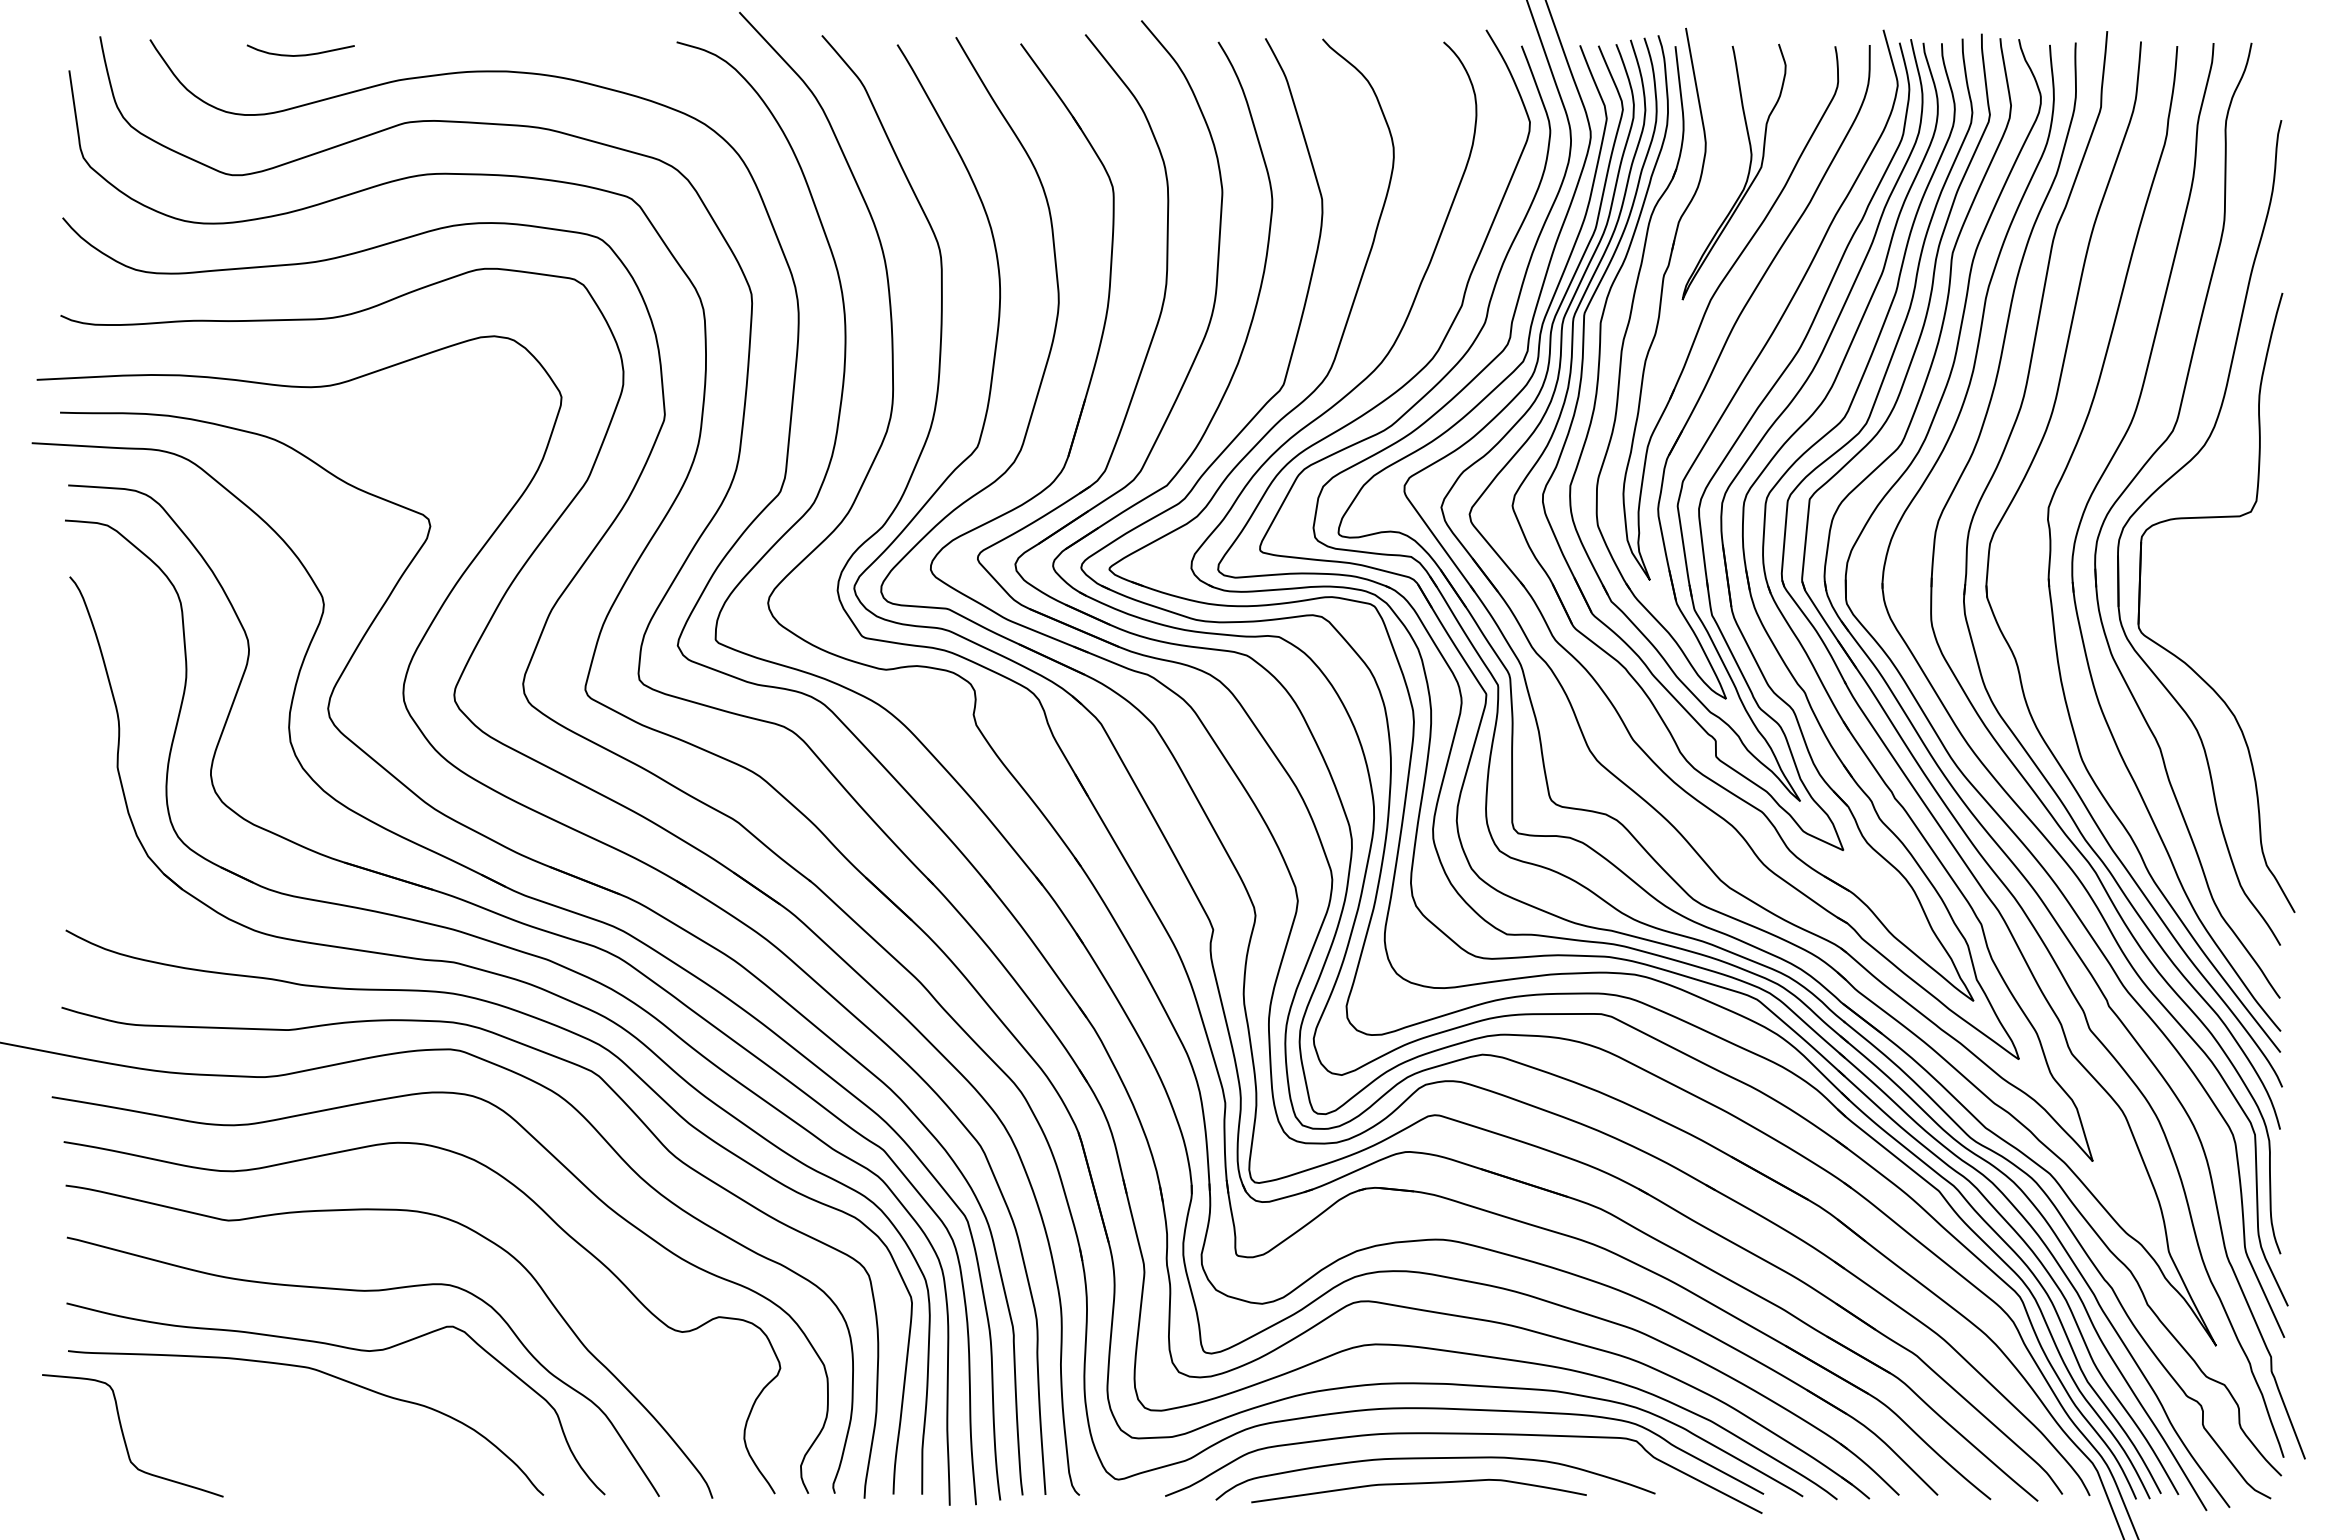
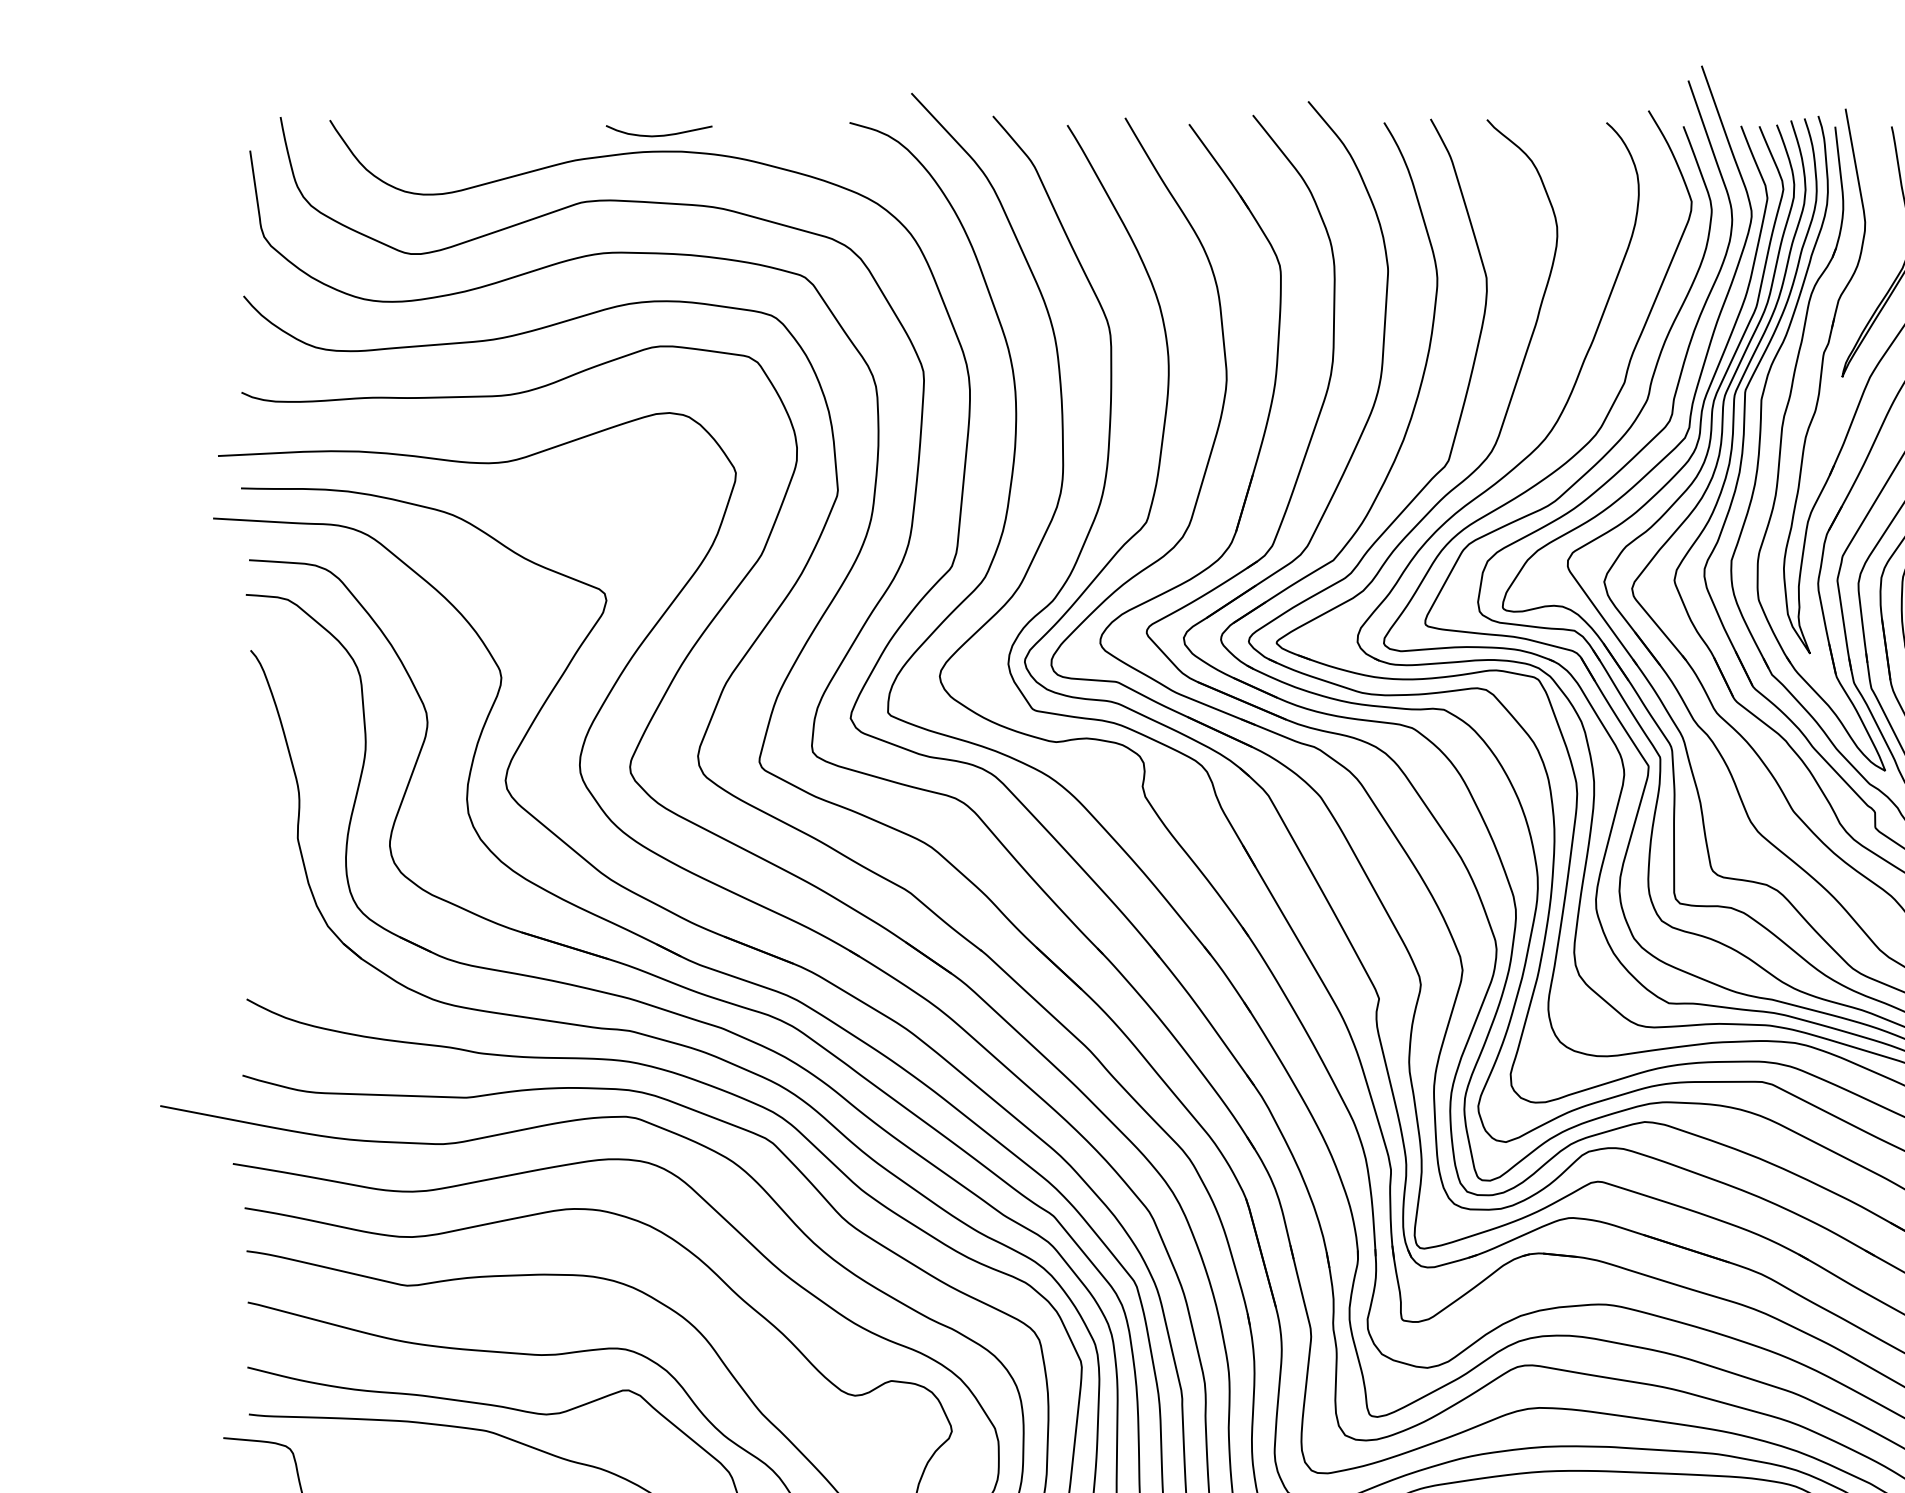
curve: (300, 54) -> (658, 134), moved

